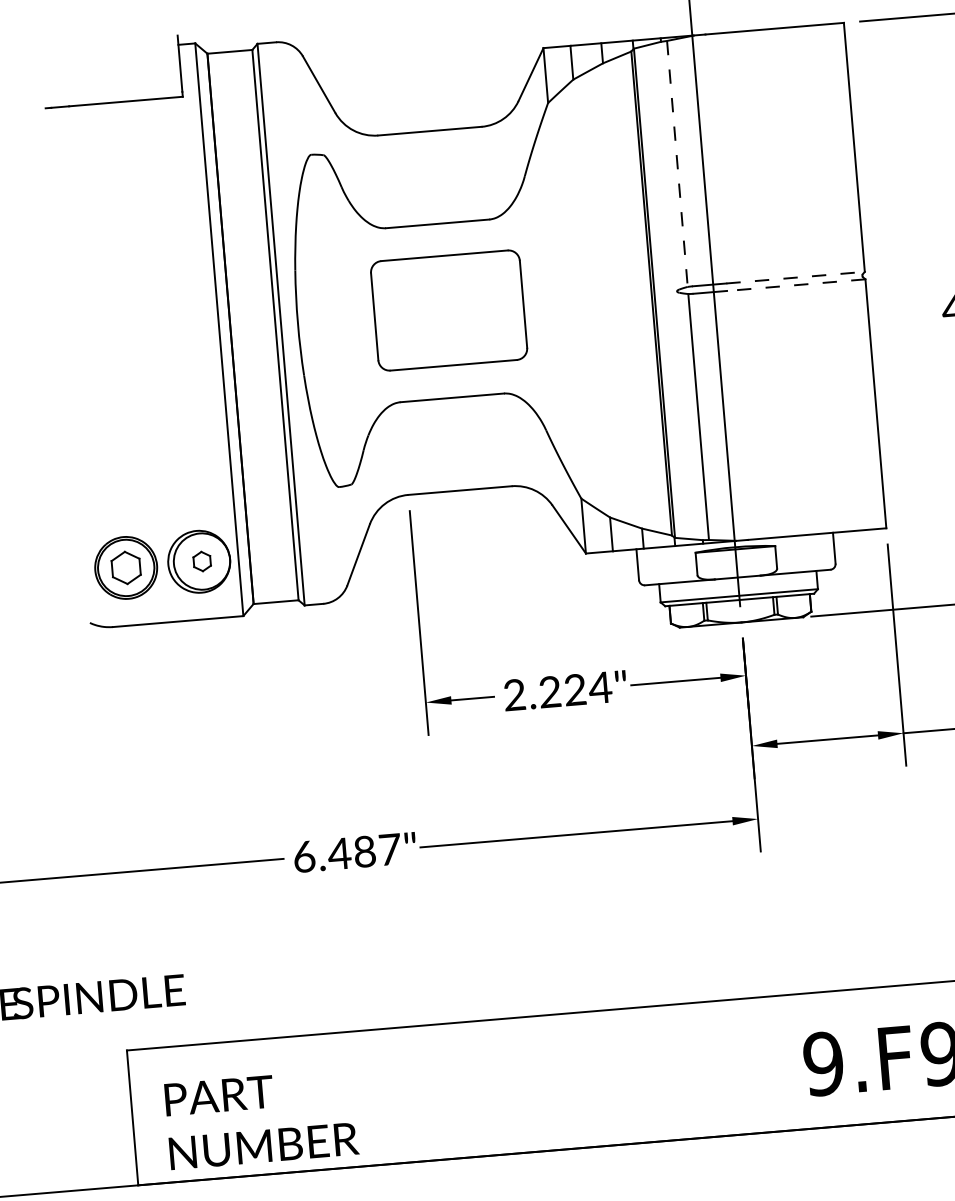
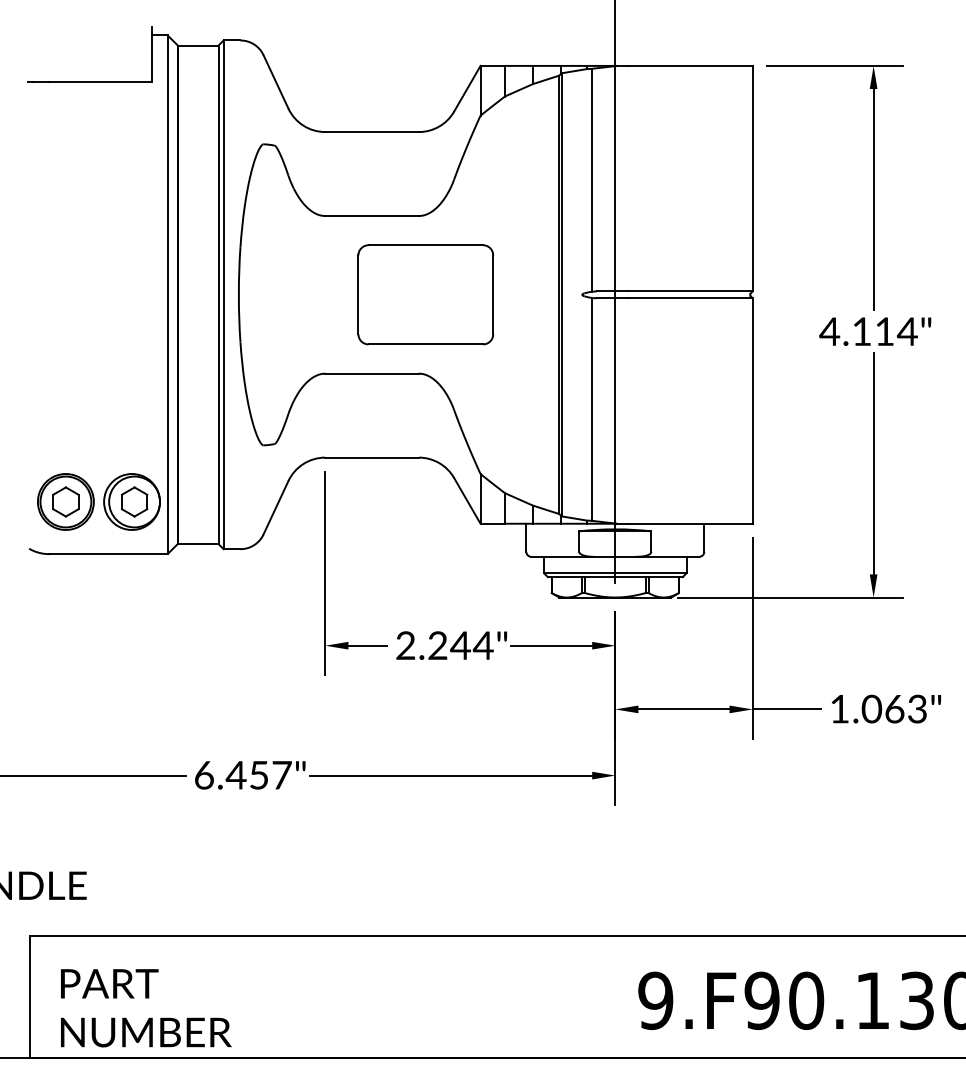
line: (677, 164) -> (592, 180), dashed -> solid
line: (795, 277) -> (689, 291), dashed -> solid
line: (795, 285) -> (689, 298), dashed -> solid
part: (448, 310) -> (425, 294), moved
part: (201, 561) -> (134, 501), size x1.67
text: (575, 689) -> (460, 645), 2.224" -> 2.244"
text: (364, 852) -> (258, 775), 6.487" -> 6.457"

